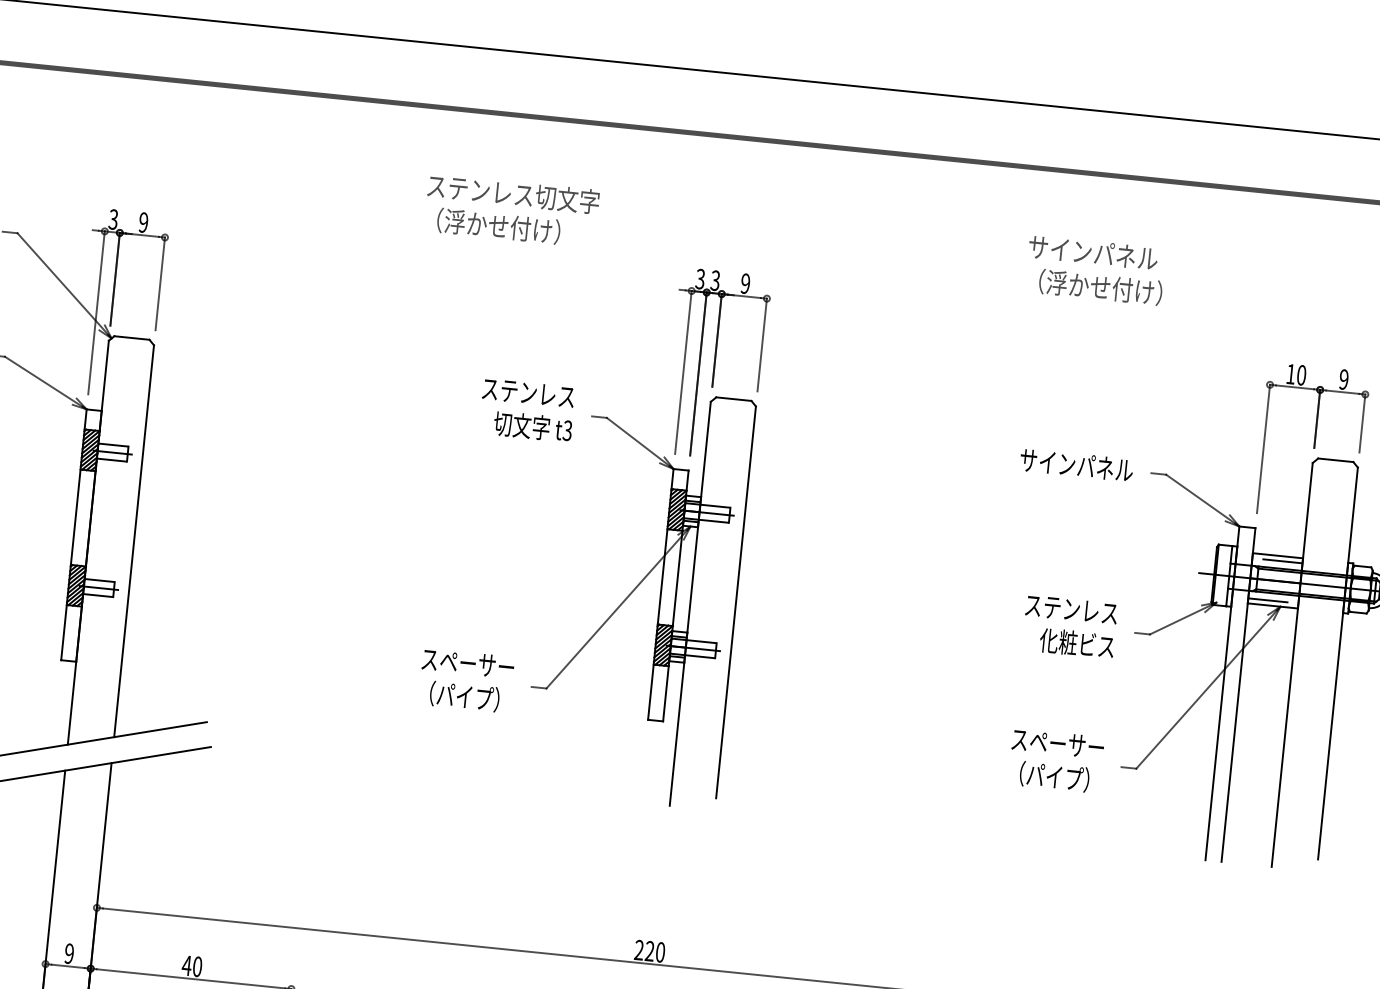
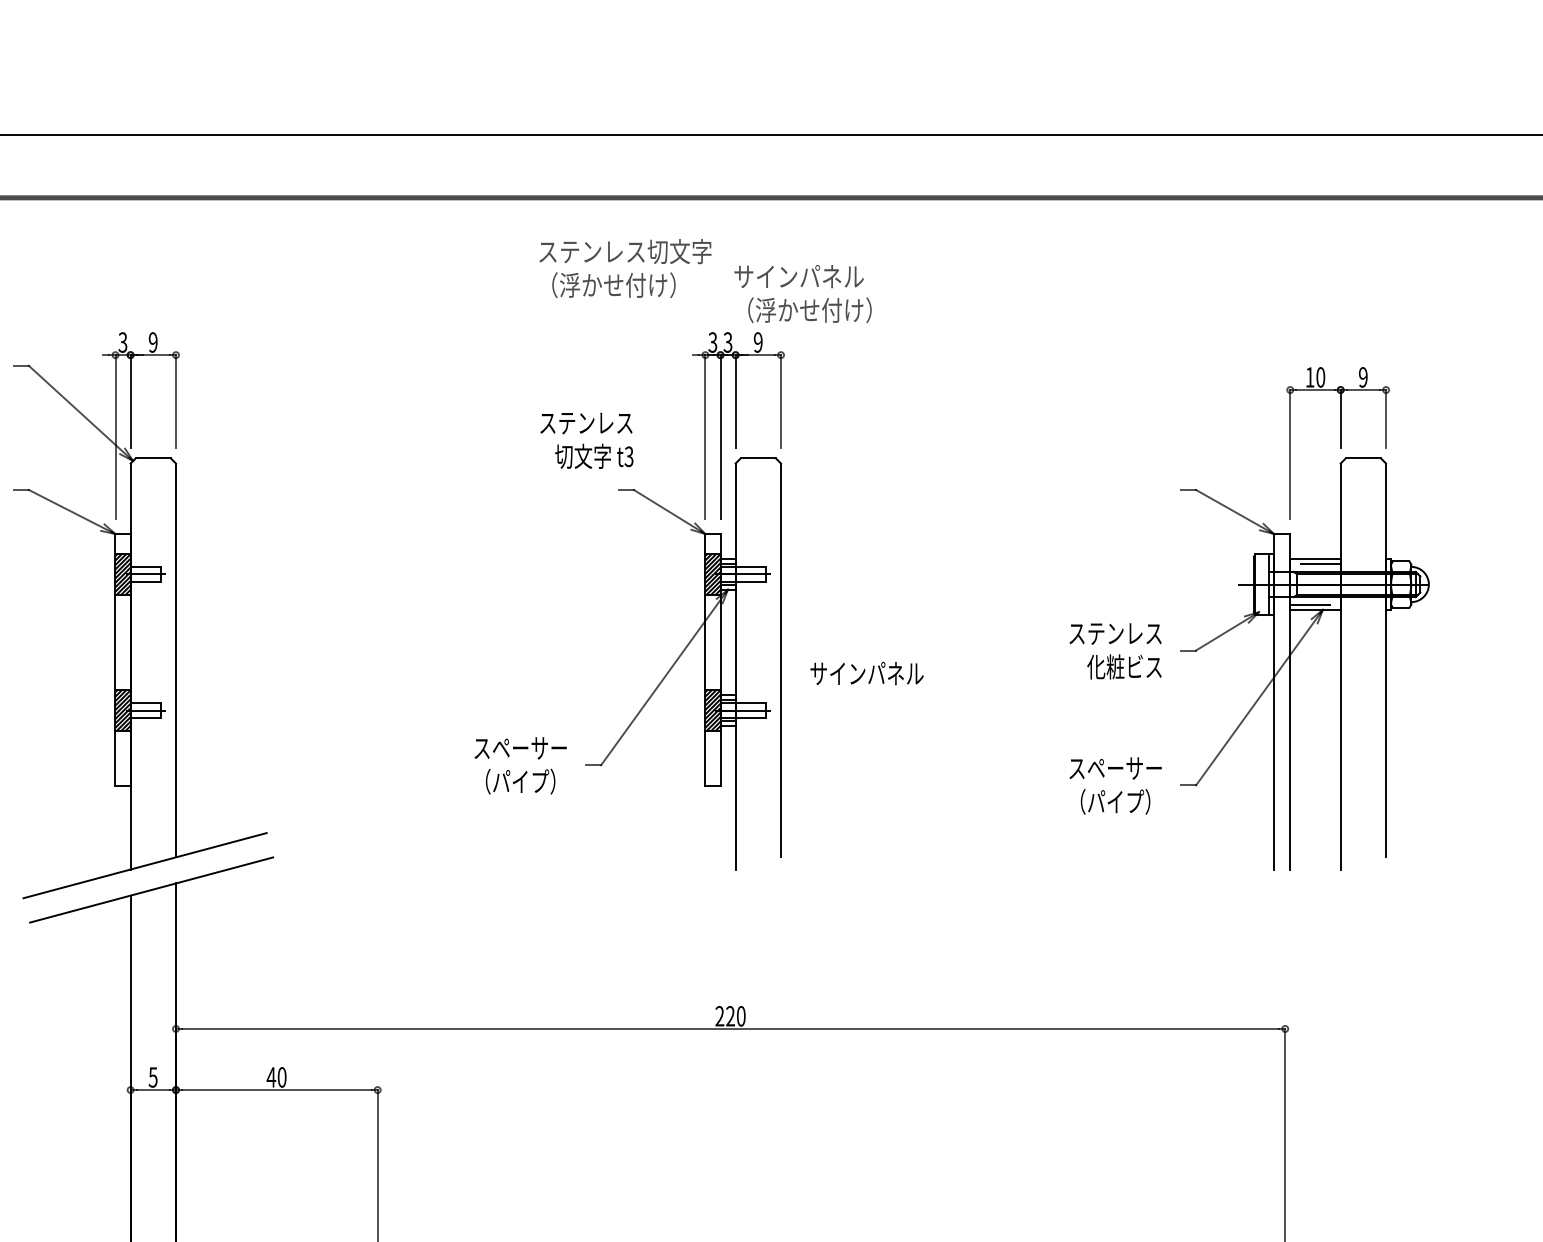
text: (511, 210) -> (625, 268), moved
text: (1094, 270) -> (802, 293), moved
text: (526, 410) -> (586, 440), moved
text: (1076, 465) -> (866, 673), moved
text: (68, 953) -> (152, 1077), 9 -> 5

